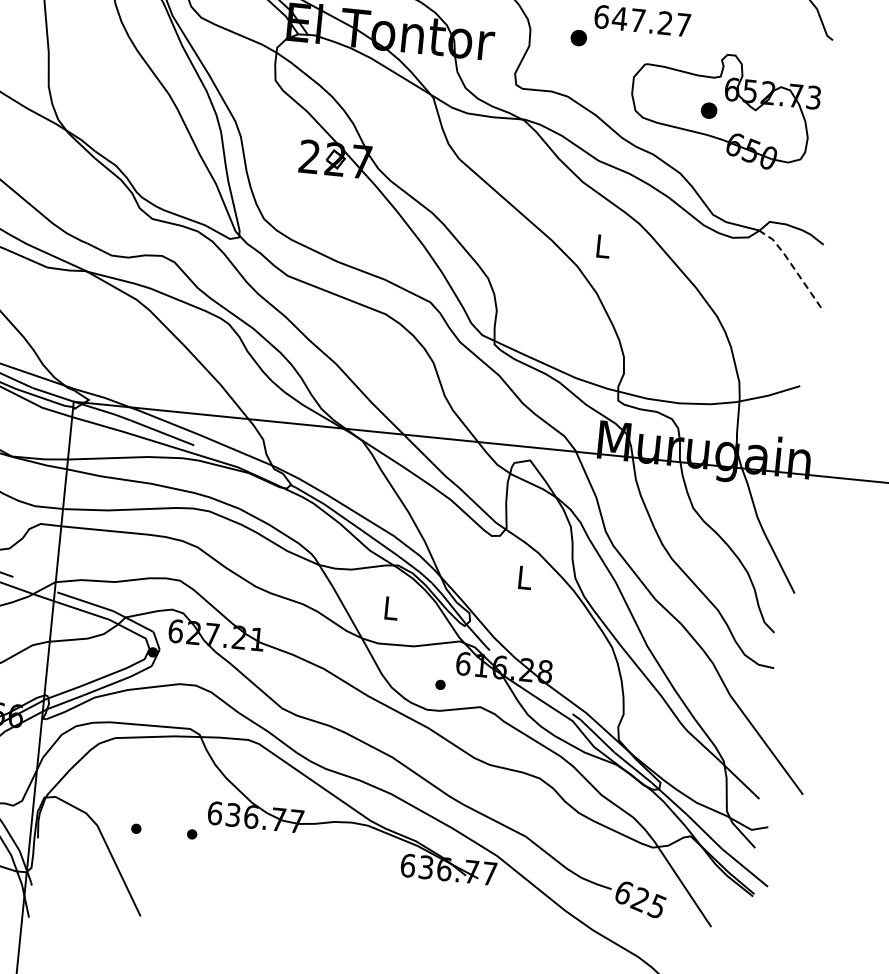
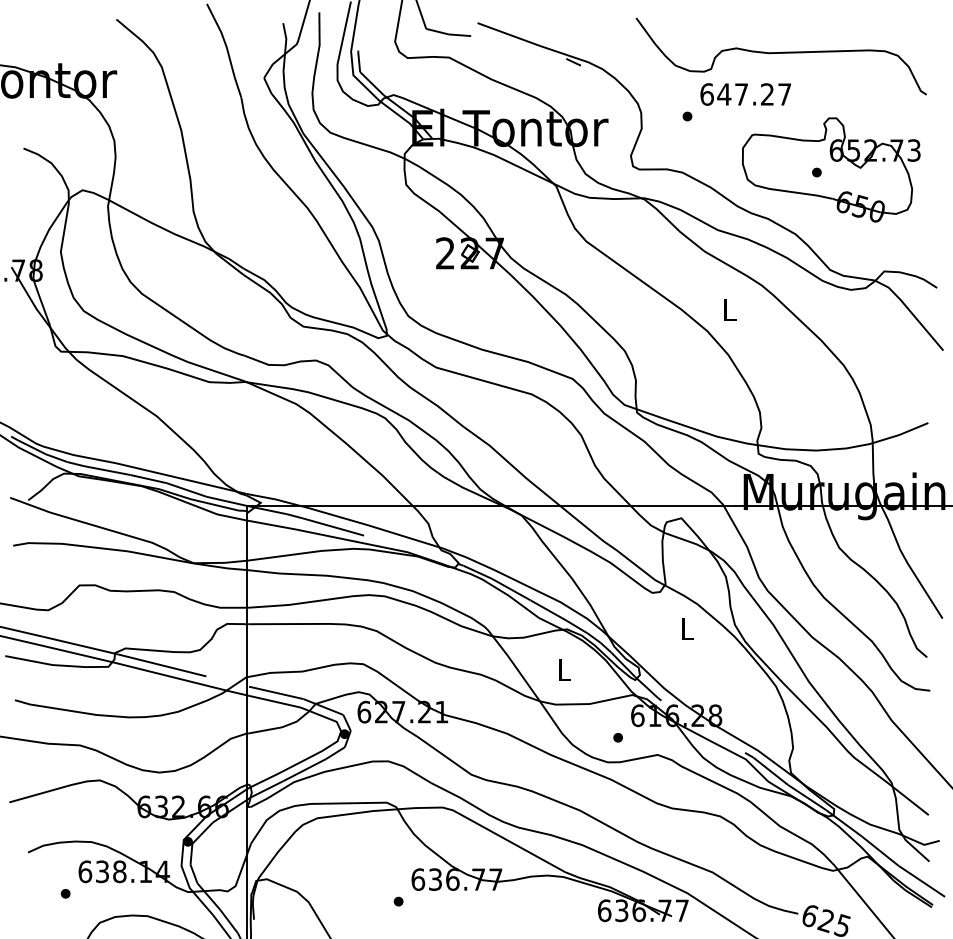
part: (578, 38) -> (687, 116), size x0.62
part: (708, 110) -> (816, 172), size x0.62
line: (793, 266) -> (910, 311), dashed -> solid
part: (136, 828) -> (345, 901), removed

